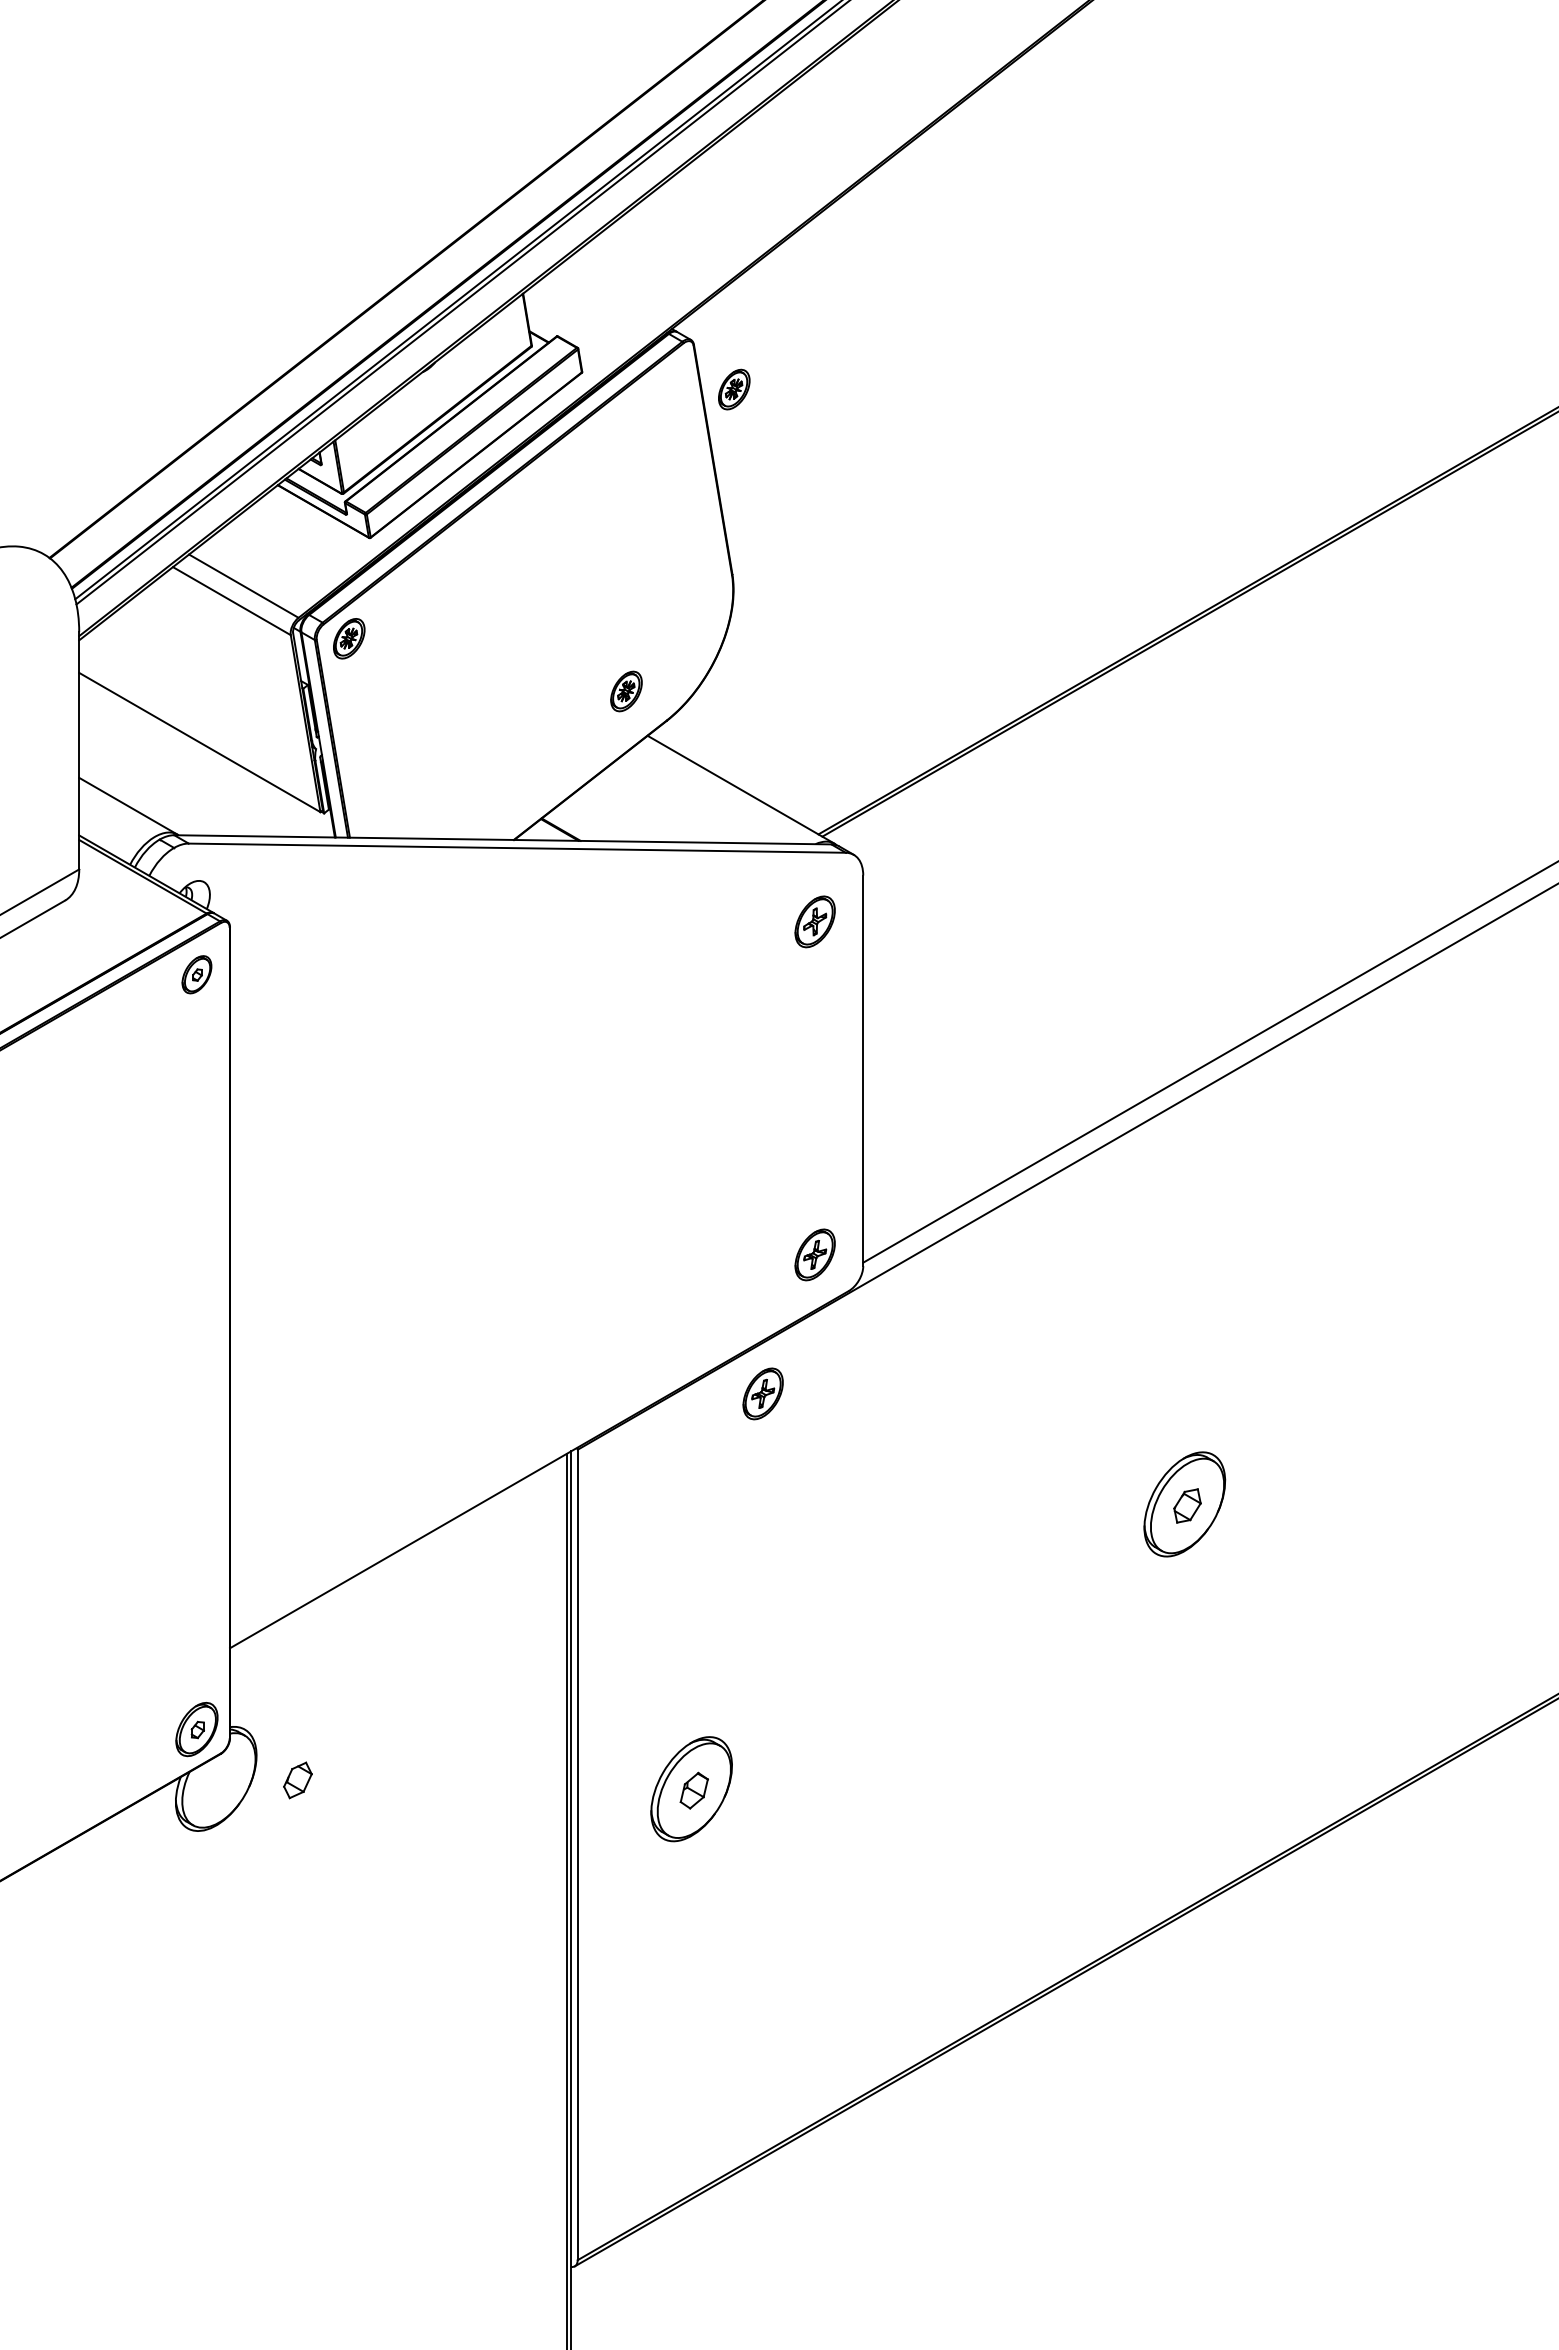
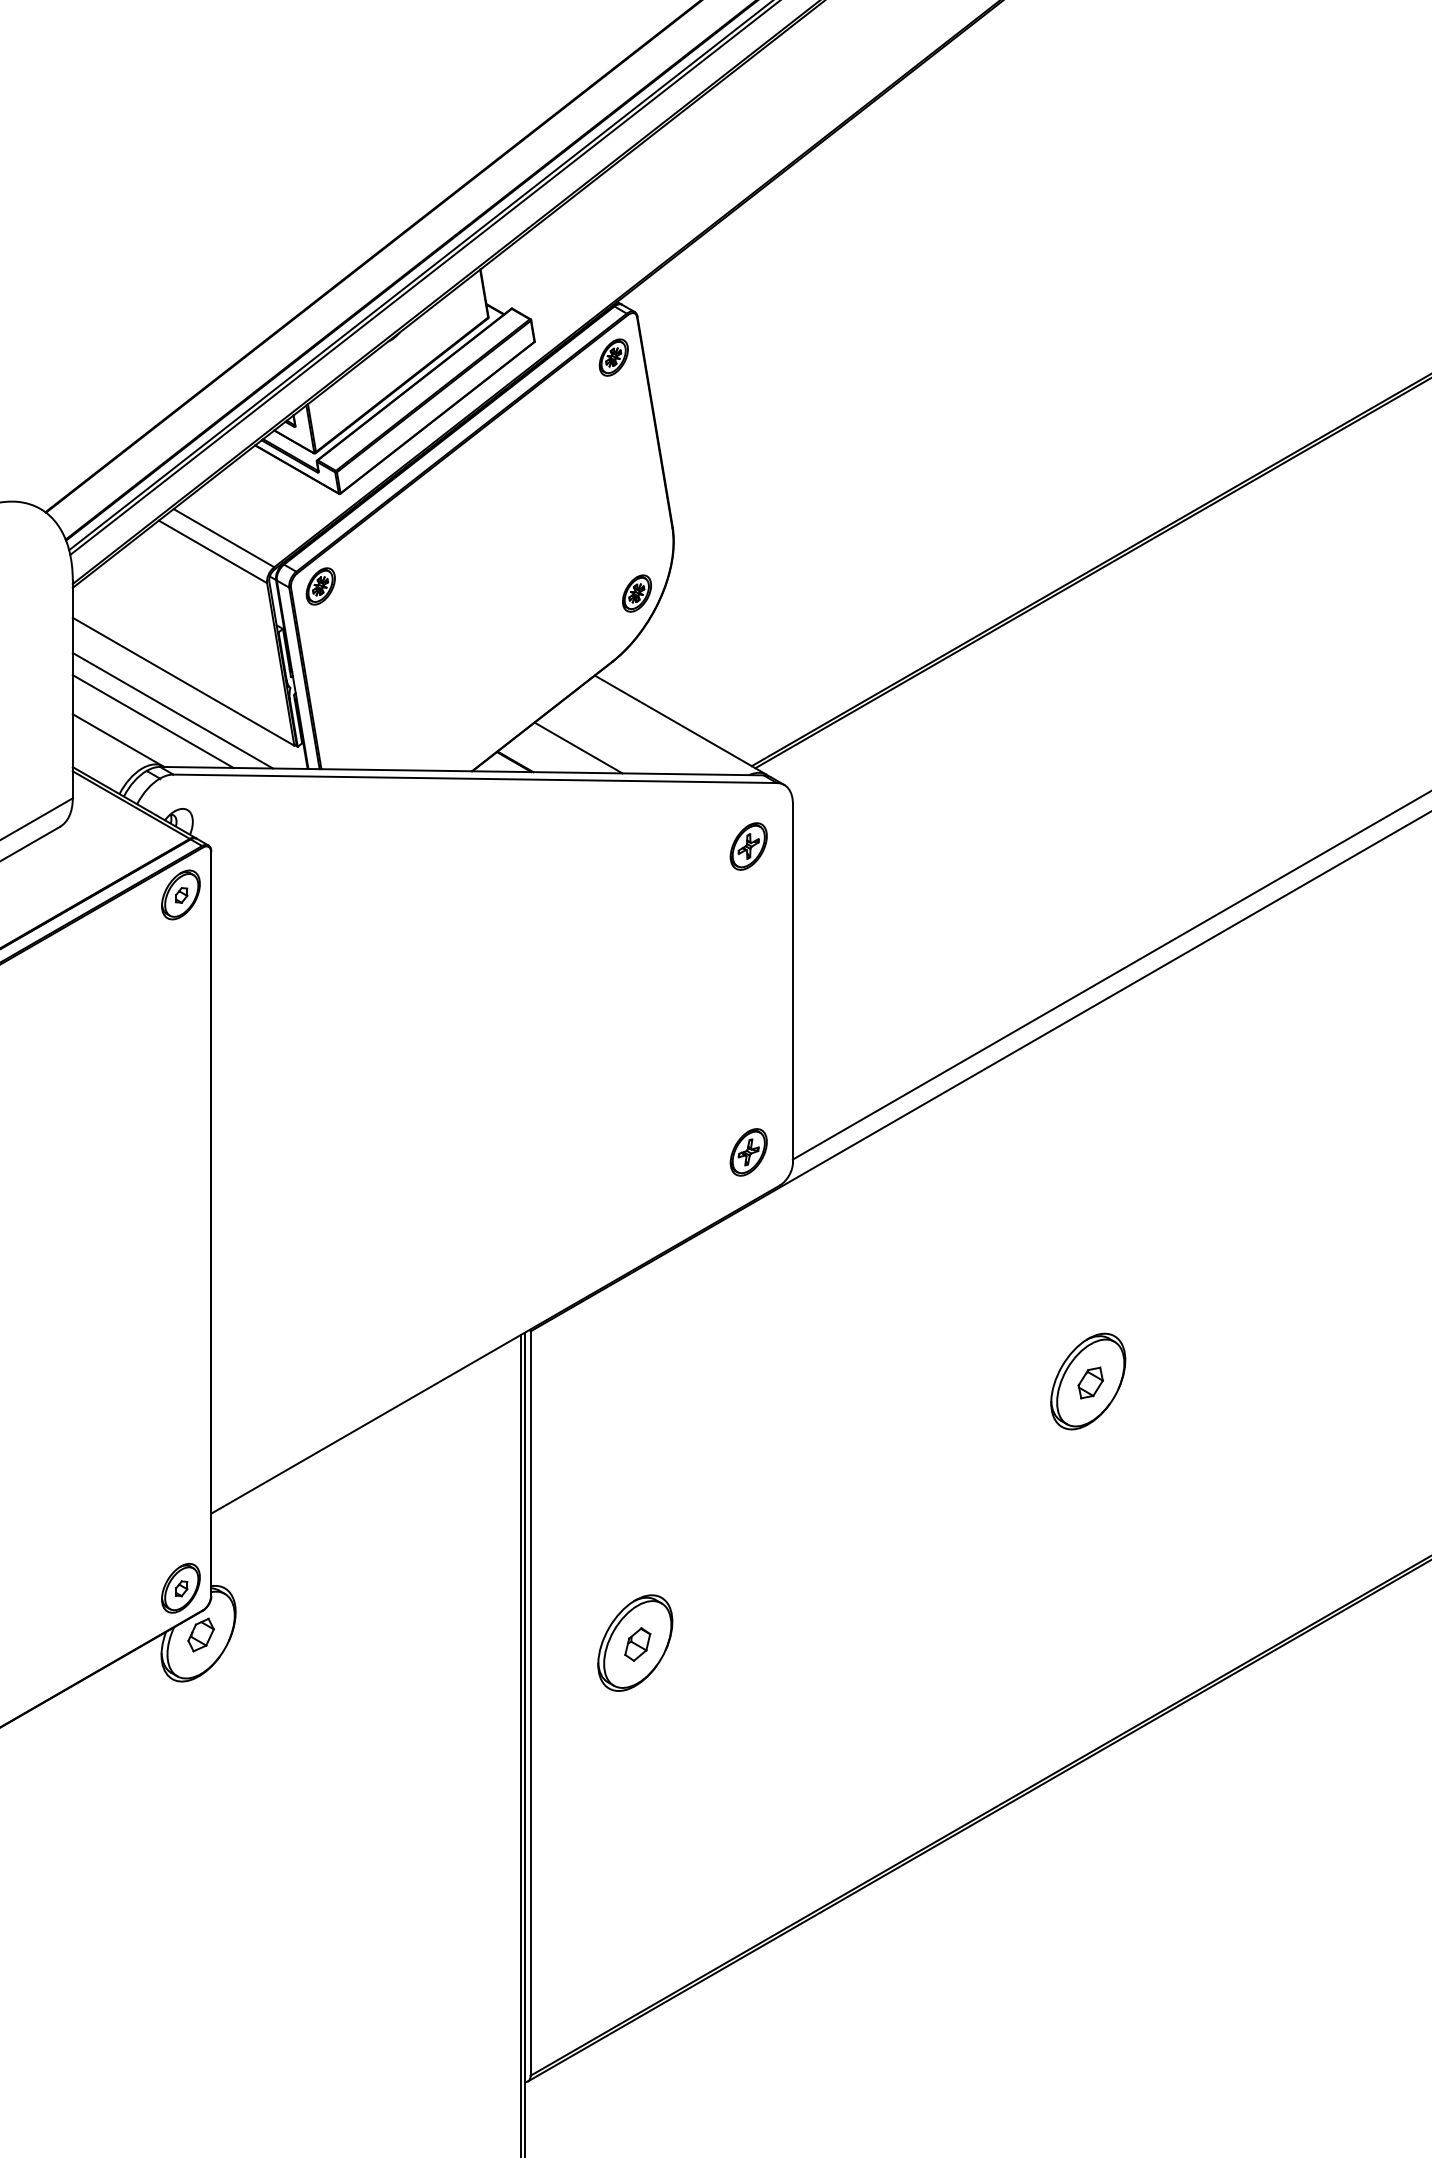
part: (734, 389) -> (614, 357), moved
part: (626, 691) -> (637, 593), moved
line: (188, 773) -> (173, 710), added
line: (166, 785) -> (152, 721), added
line: (629, 814) -> (578, 747), added
part: (196, 974) -> (180, 894), size x1.43
part: (762, 1393) -> (700, 1279), removed
part: (297, 1780) -> (200, 1635), moved

